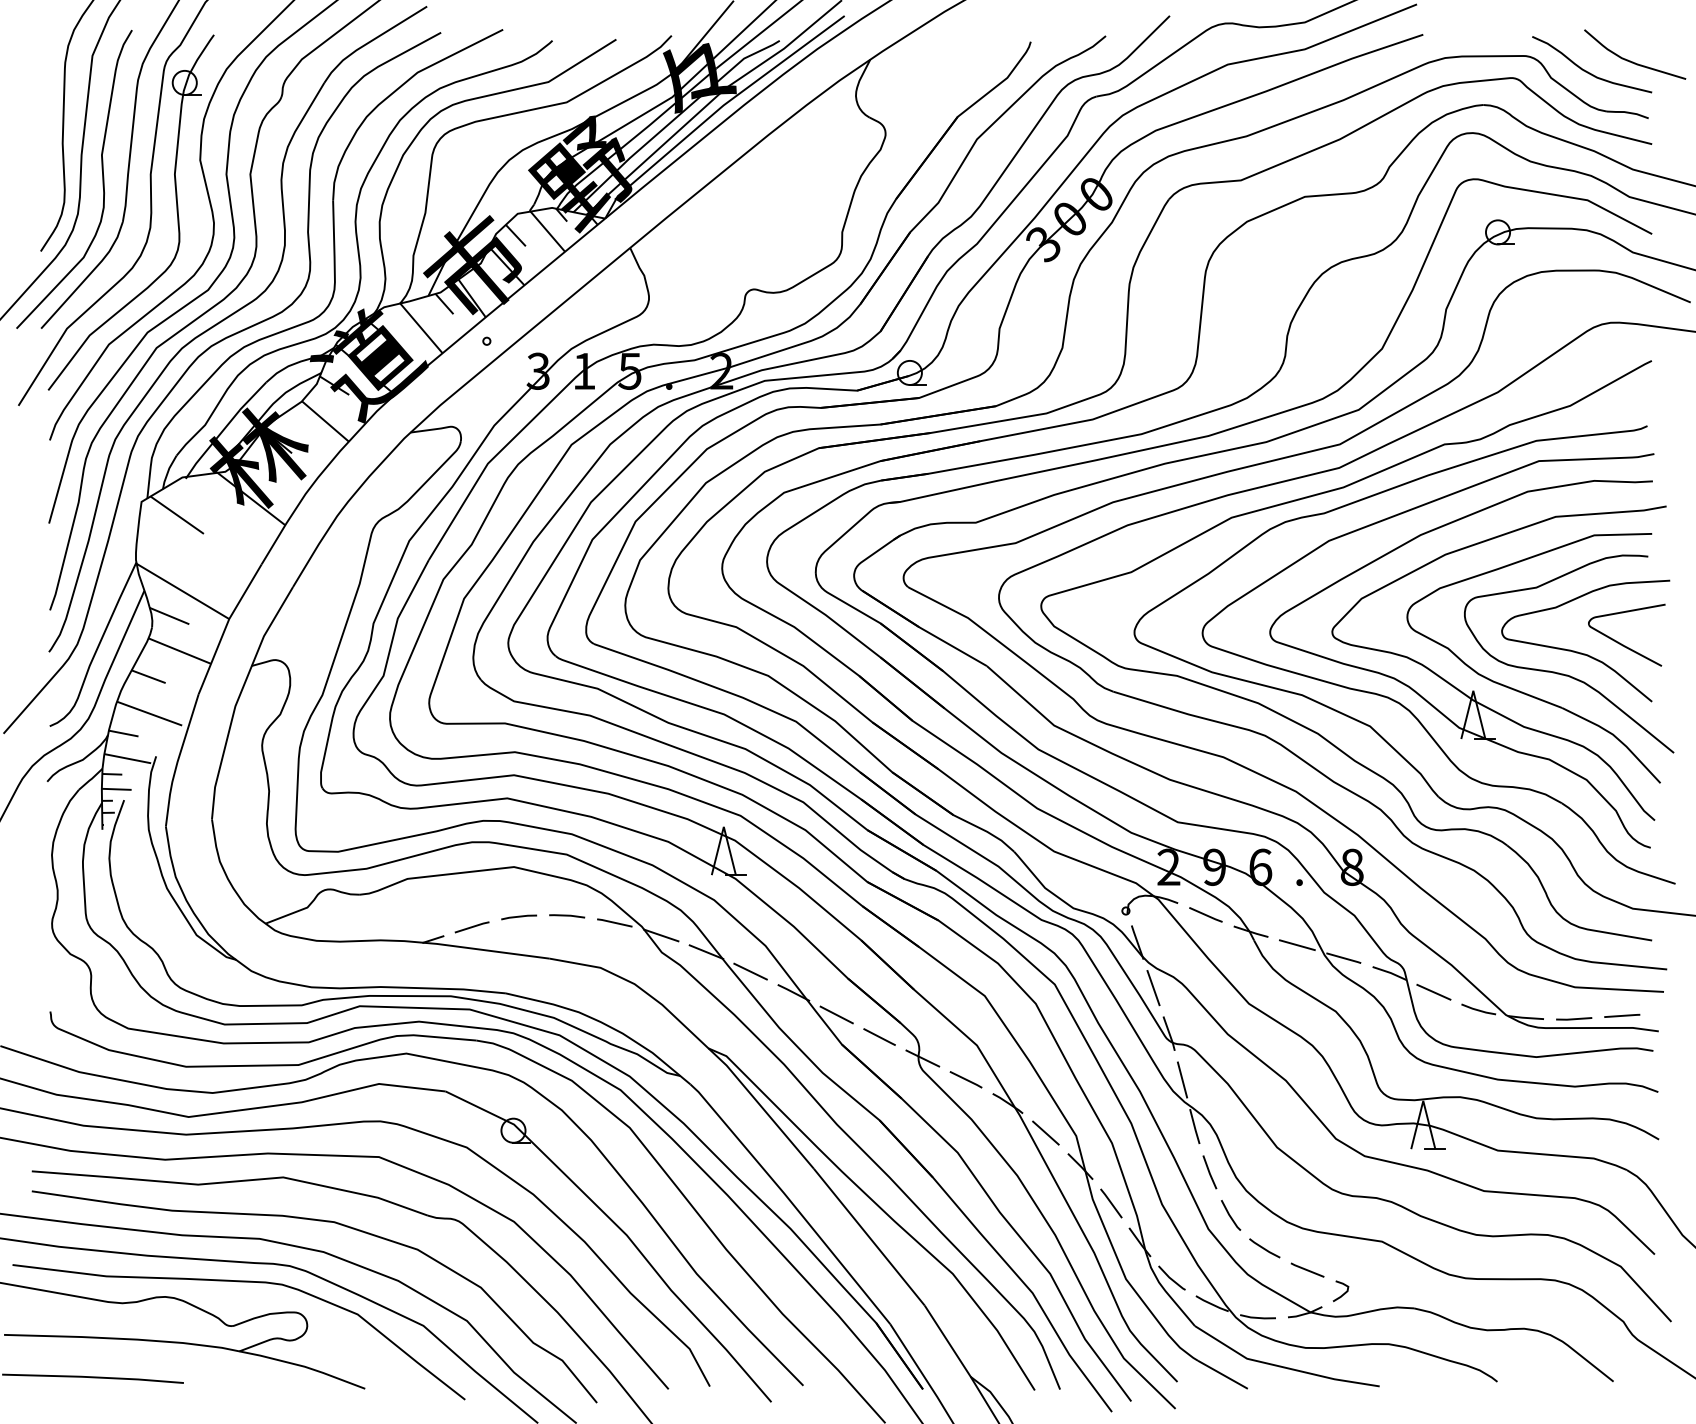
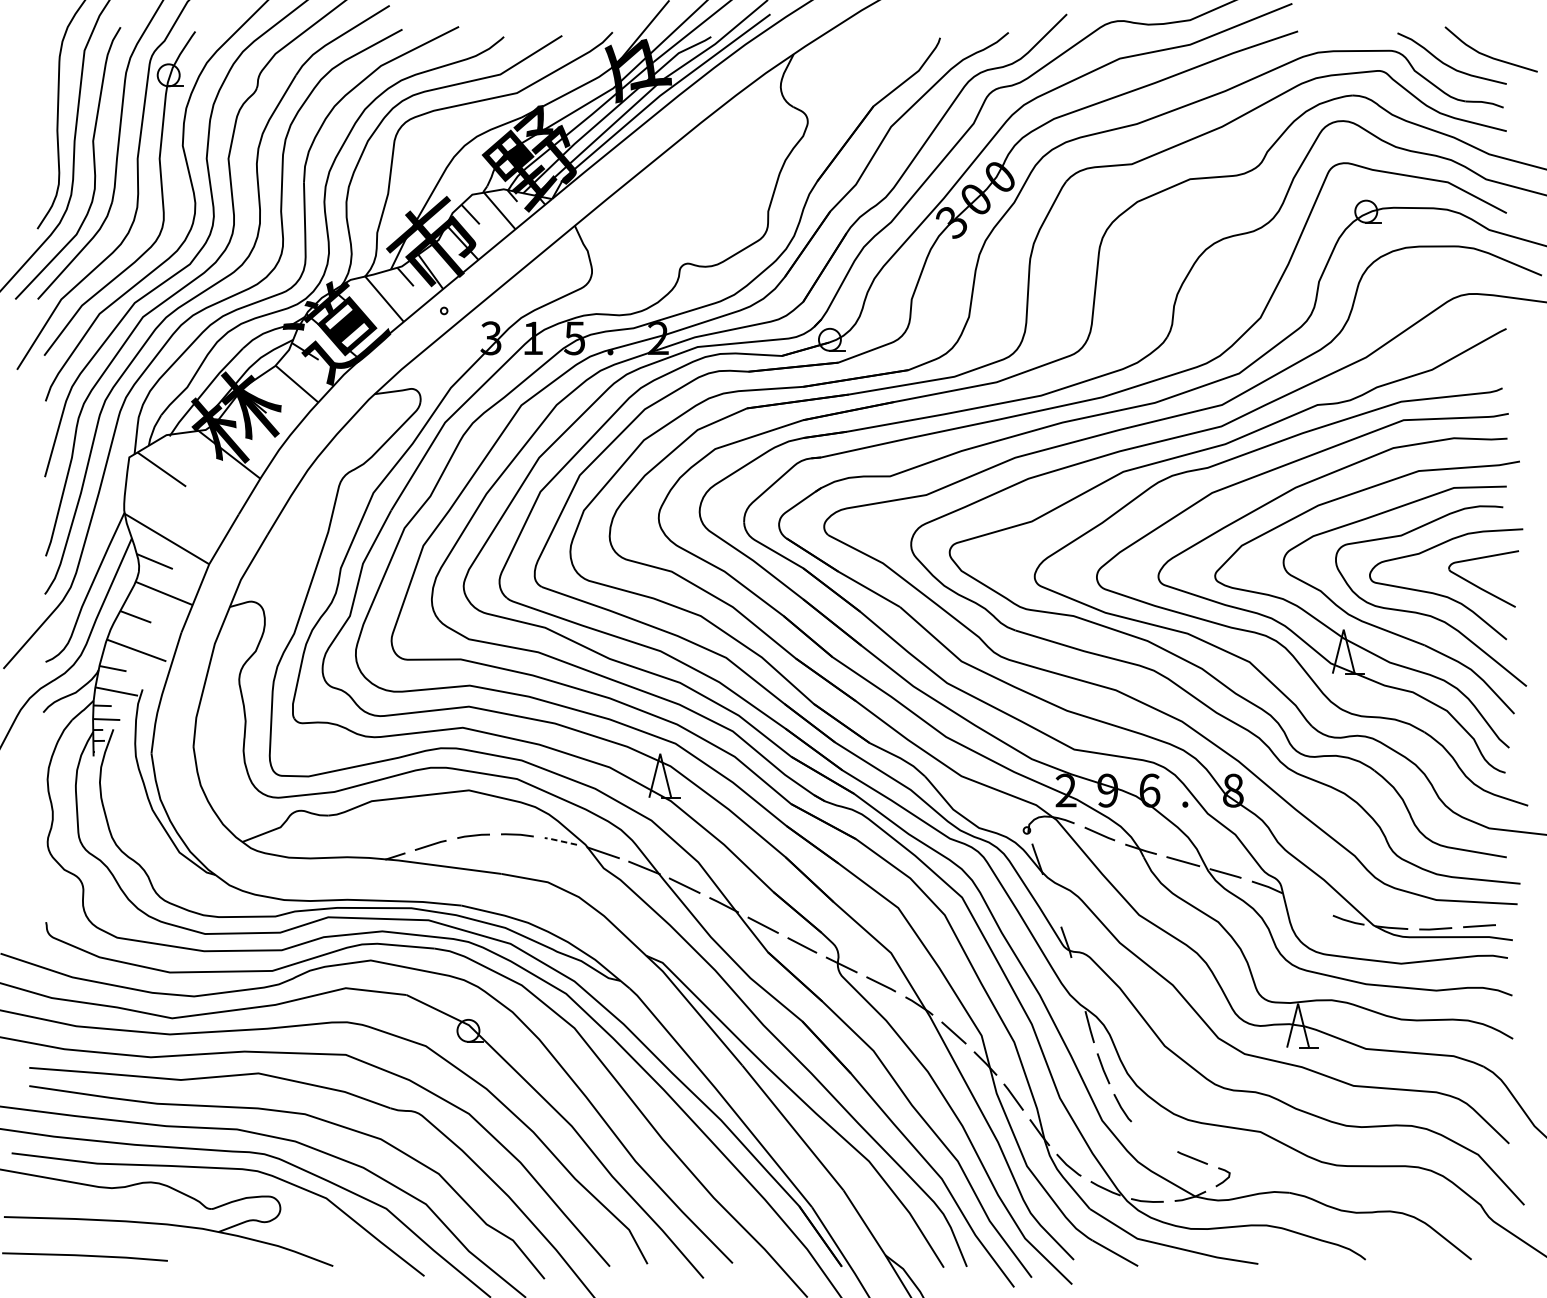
line: (613, 922) -> (559, 840), solid -> dashed
line: (1153, 988) -> (1052, 901), removed
line: (1433, 991) -> (1307, 903), removed
line: (1182, 1079) -> (1078, 984), removed
line: (1264, 1248) -> (1153, 1138), removed

